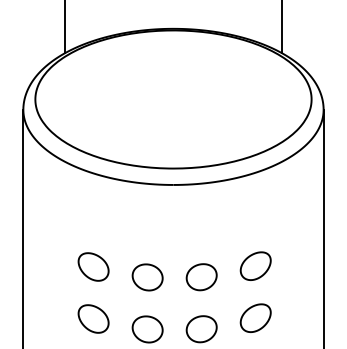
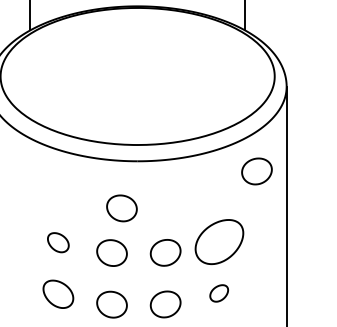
part: (293, 195) -> (256, 171), added
part: (157, 232) -> (121, 208), added
part: (255, 265) -> (219, 241), size x1.6
part: (93, 266) -> (58, 242), size x0.7
part: (255, 317) -> (219, 292), size x0.6

